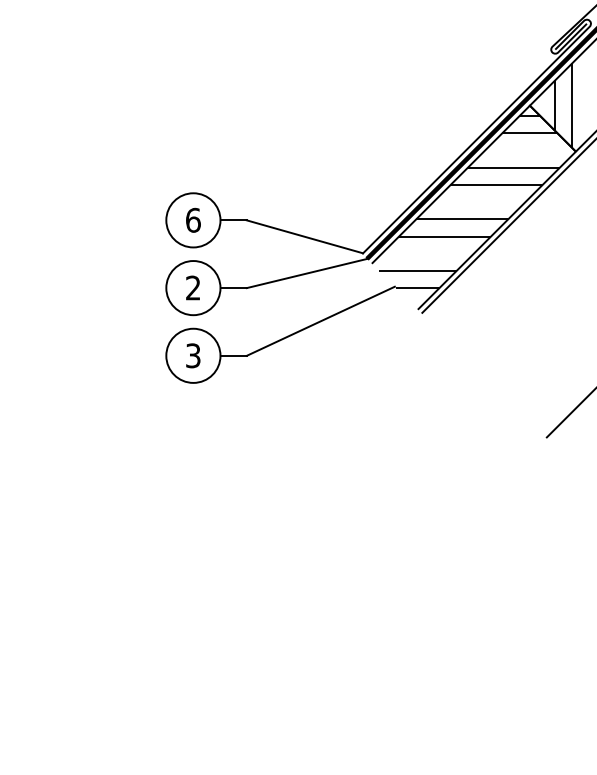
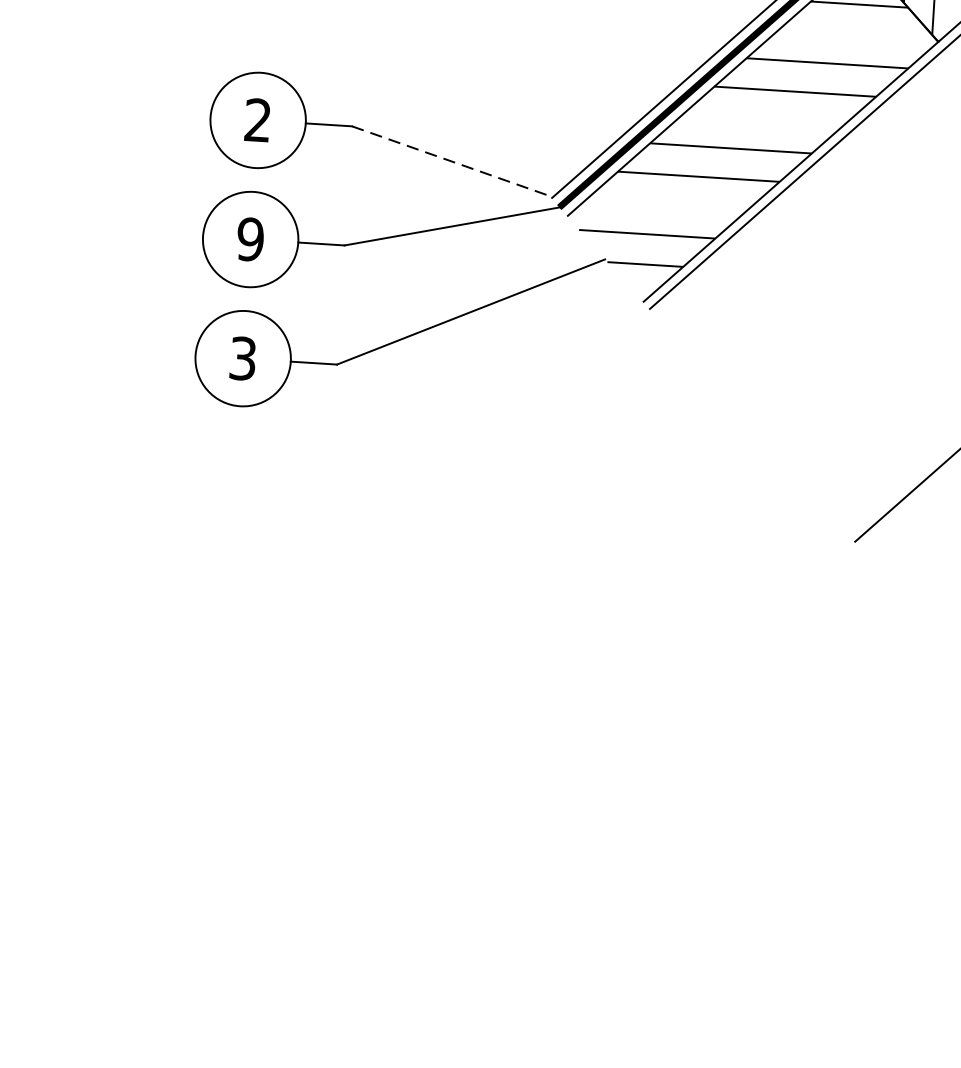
text: (193, 219) -> (258, 118), 6 -> 2
line: (305, 236) -> (453, 161), solid -> dashed
text: (192, 287) -> (249, 238), 2 -> 9

